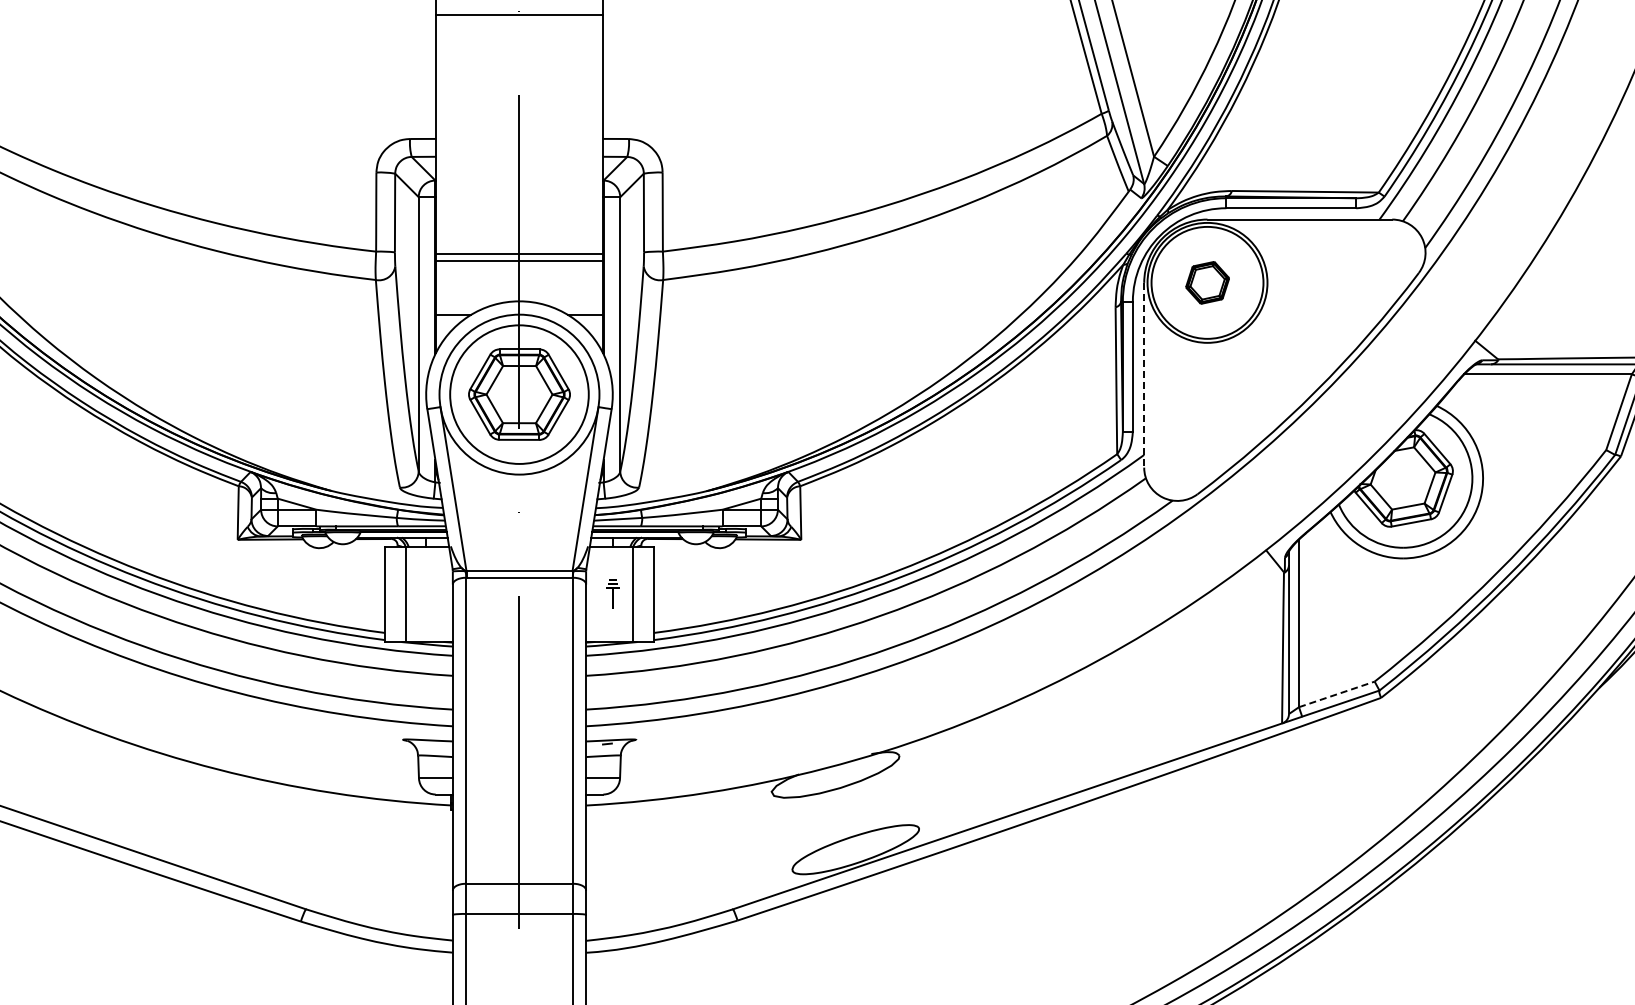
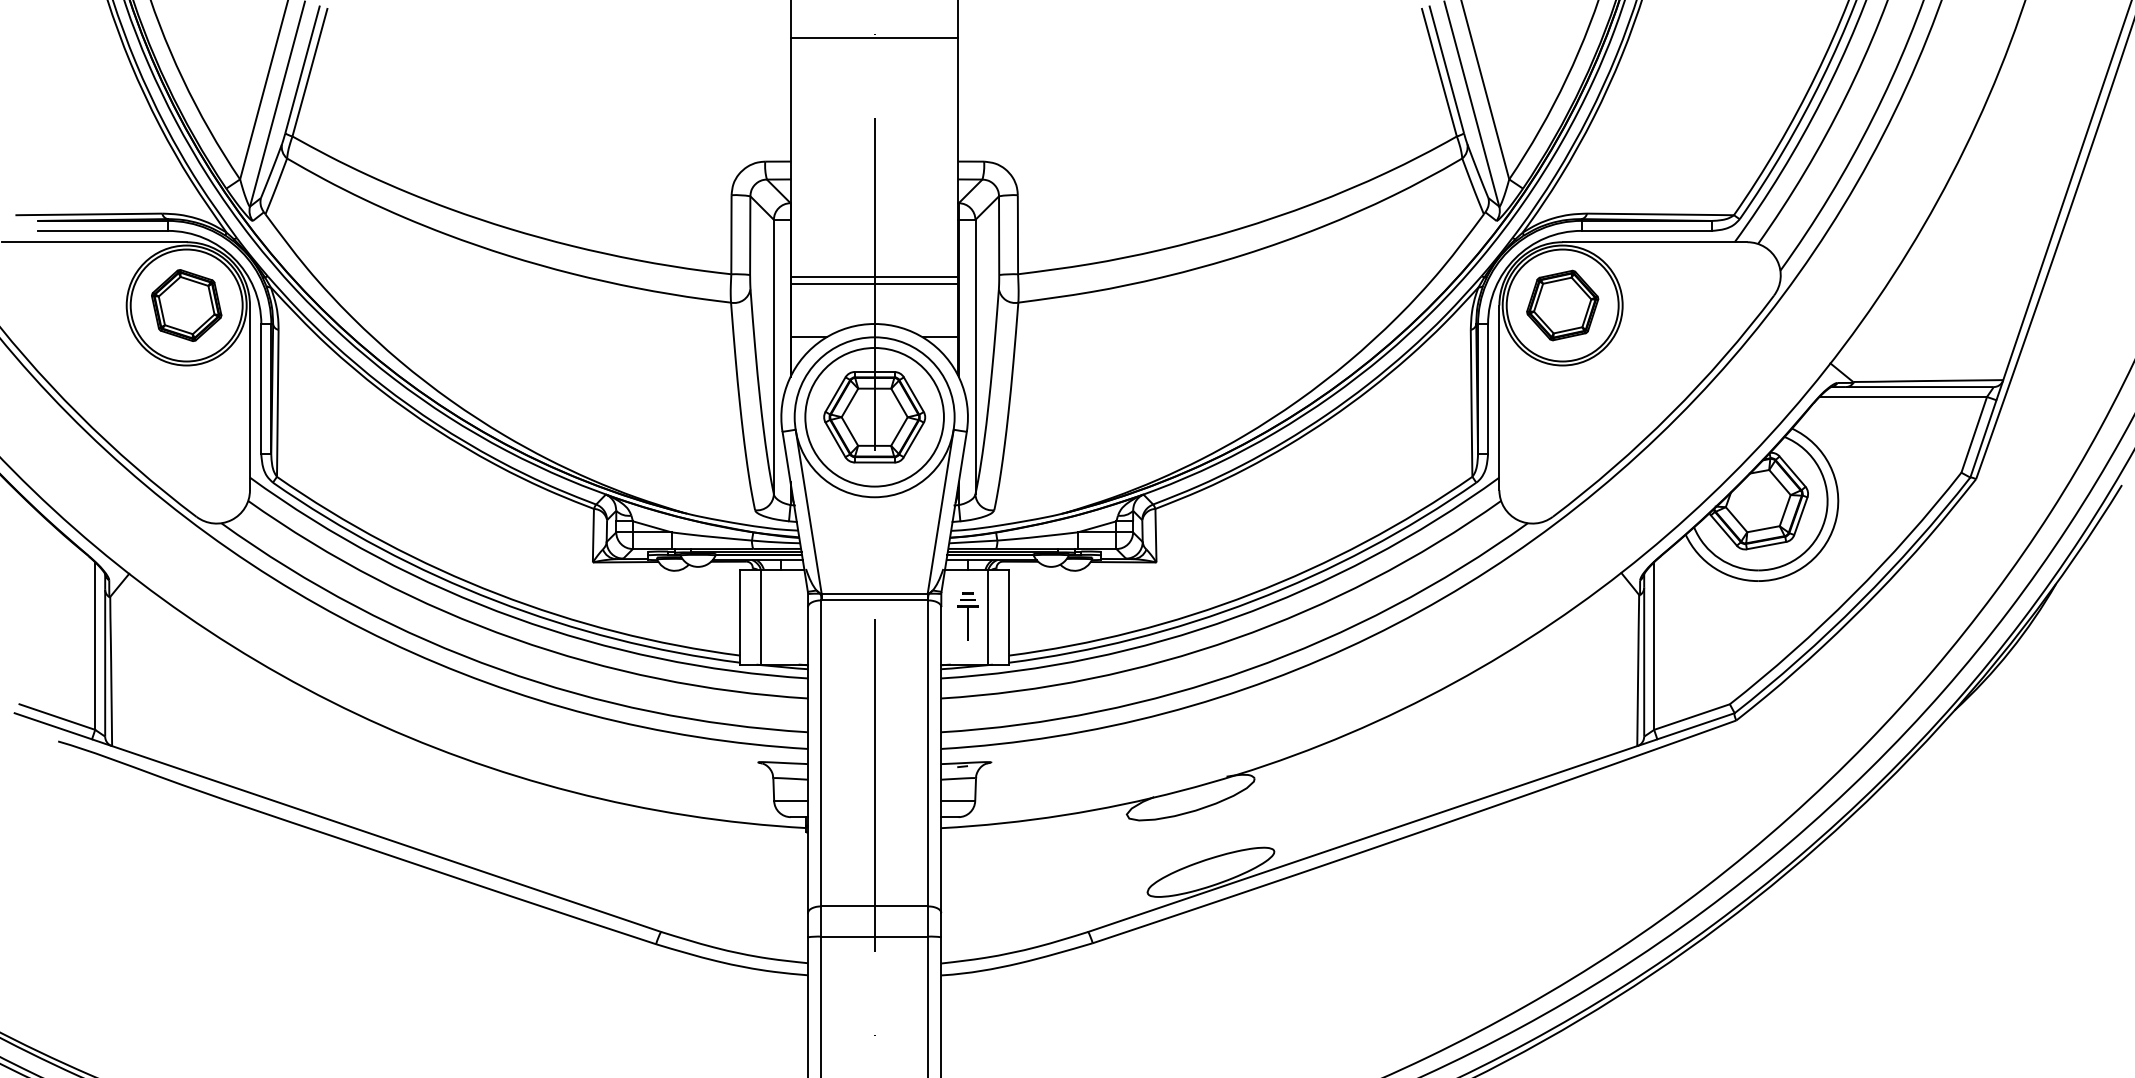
part: (1207, 282) -> (1562, 305), size x1.67
line: (1144, 375) -> (1499, 398), dashed -> solid
part: (612, 593) -> (967, 616), size x1.67
line: (1337, 694) -> (1692, 717), dashed -> solid

